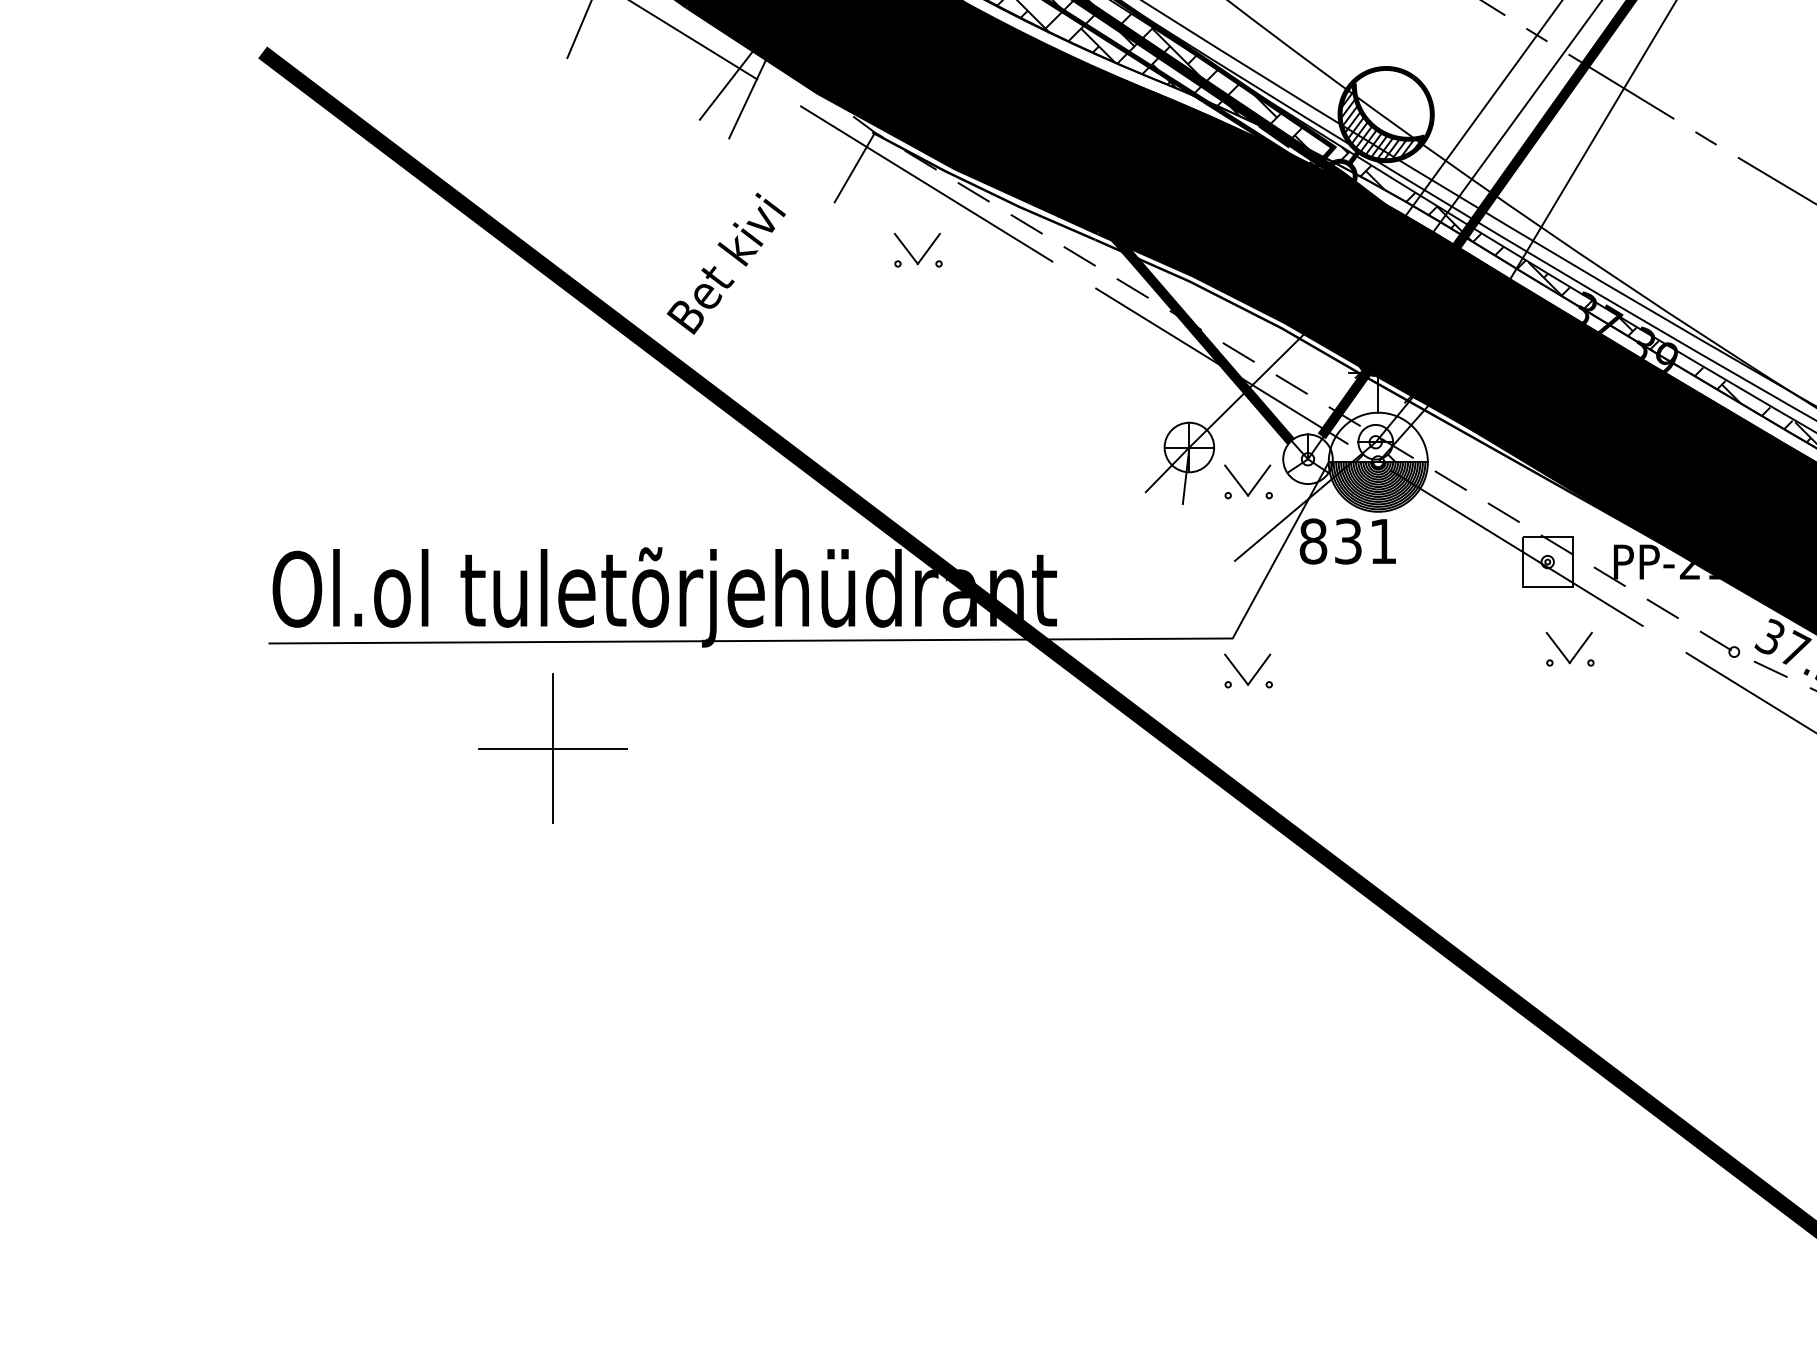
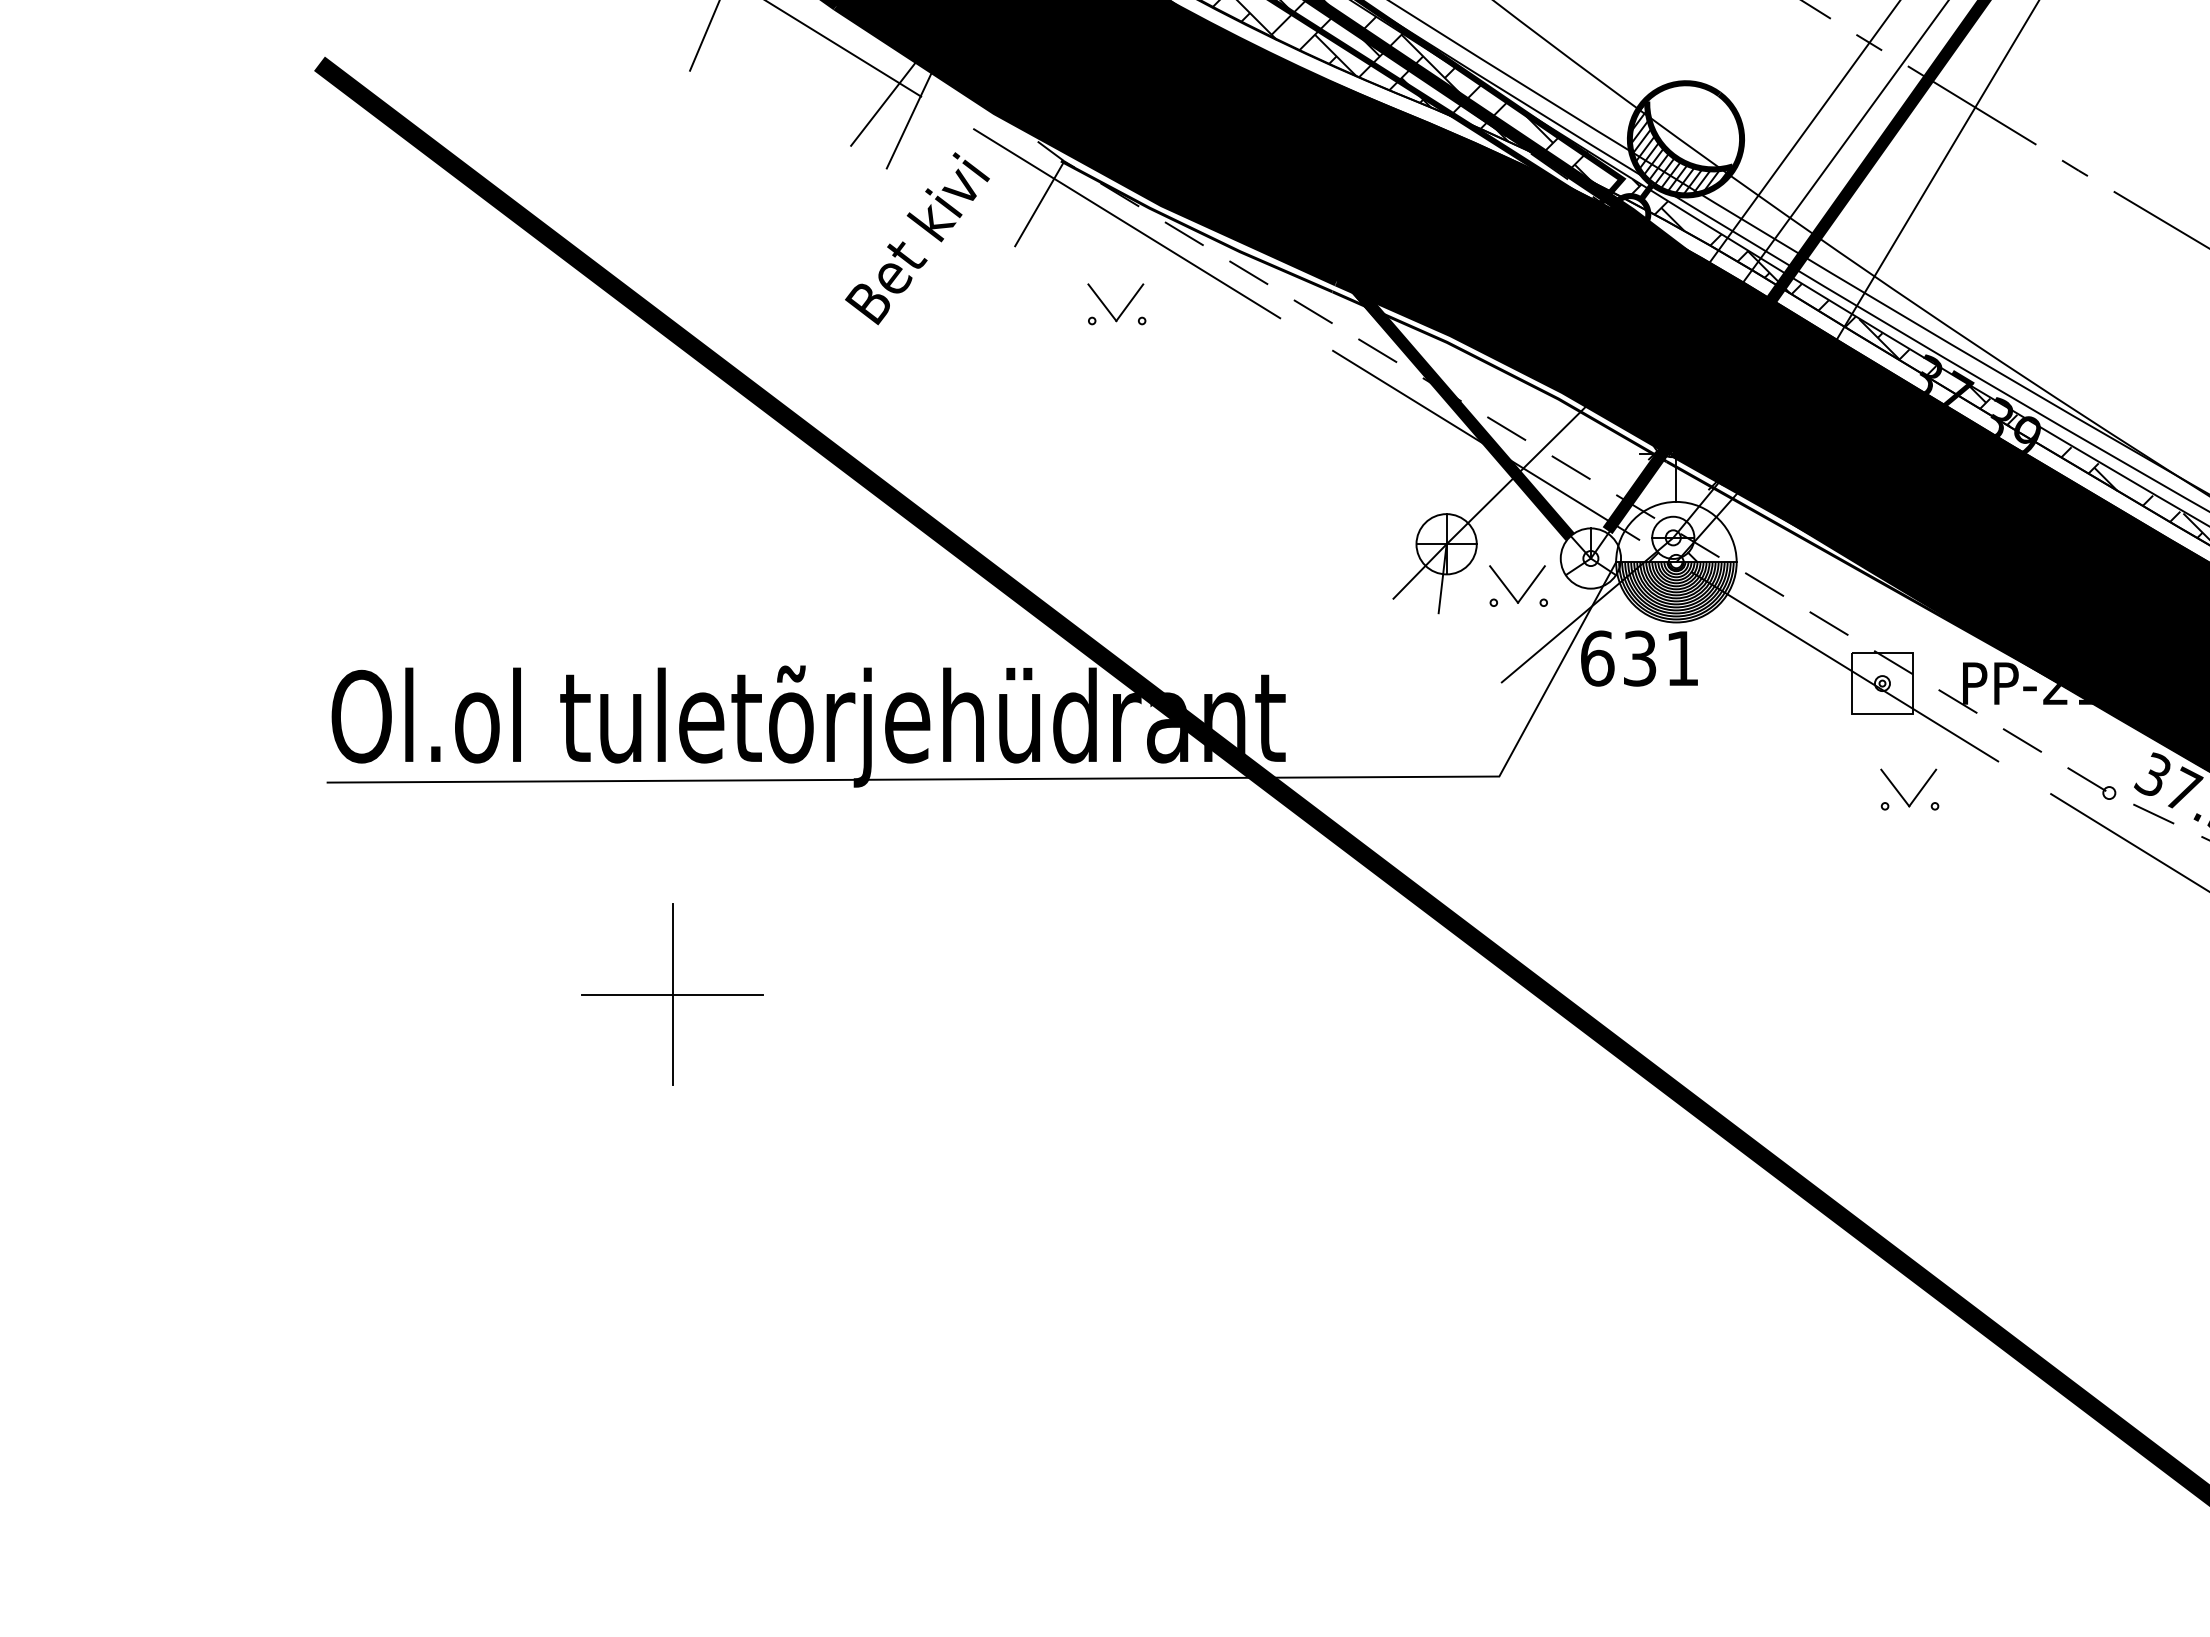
text: (726, 263) -> (917, 238), moved
text: (1313, 541) -> (1597, 658), 831 -> 631
part: (1254, 674) -> (1525, 820), removed
part: (552, 748) -> (672, 994), moved

